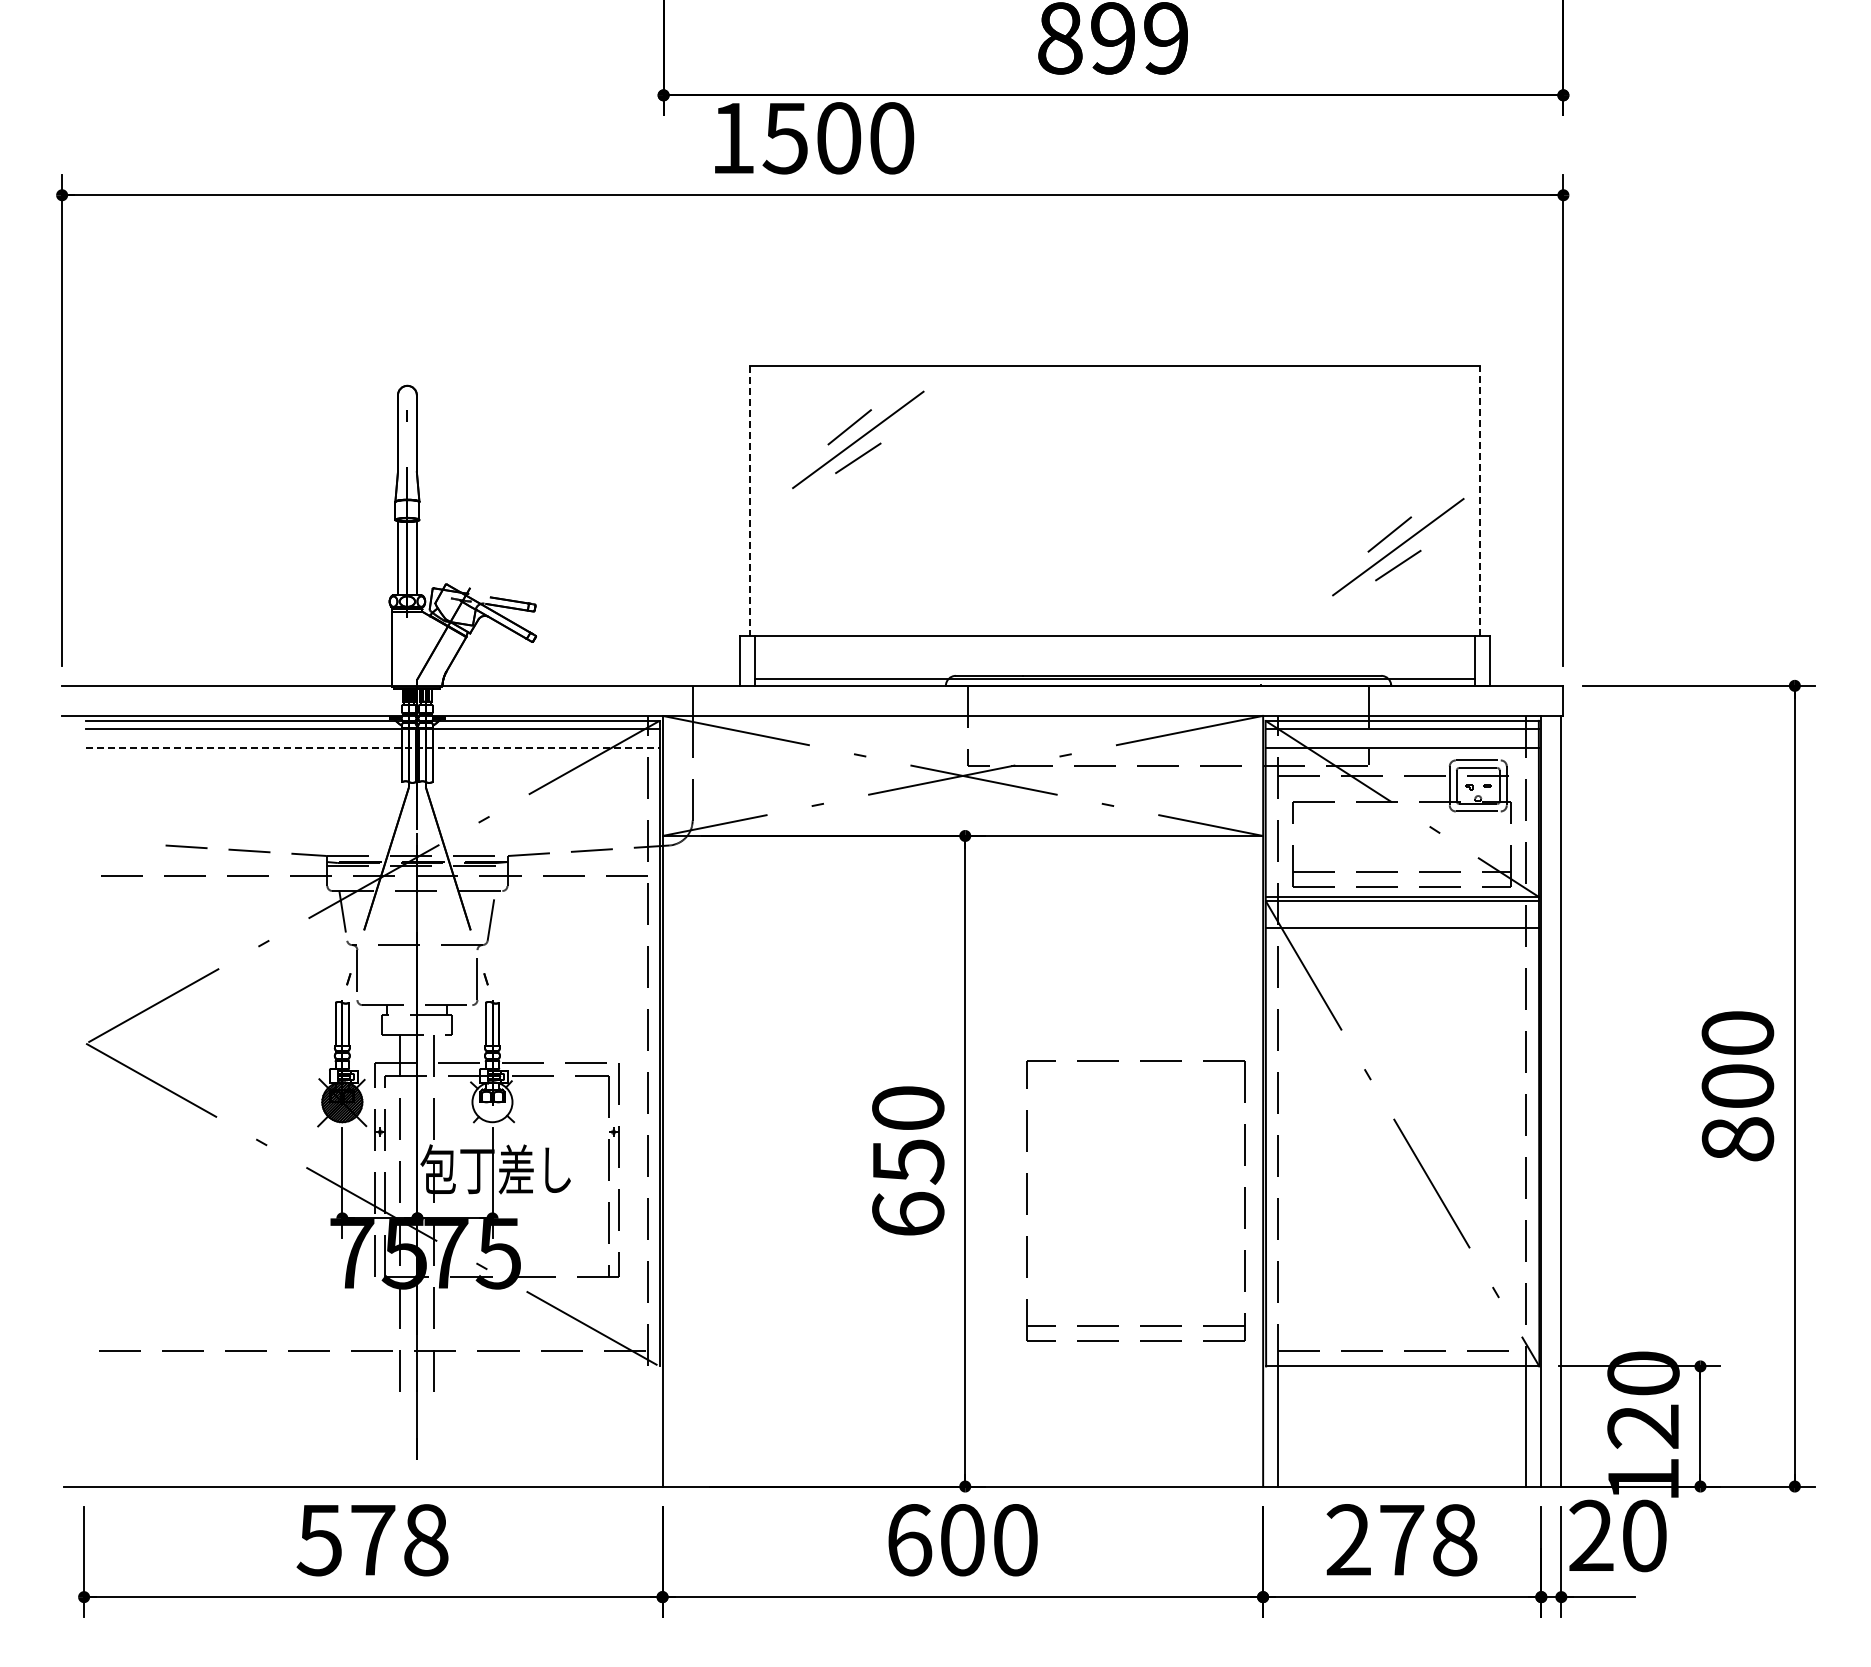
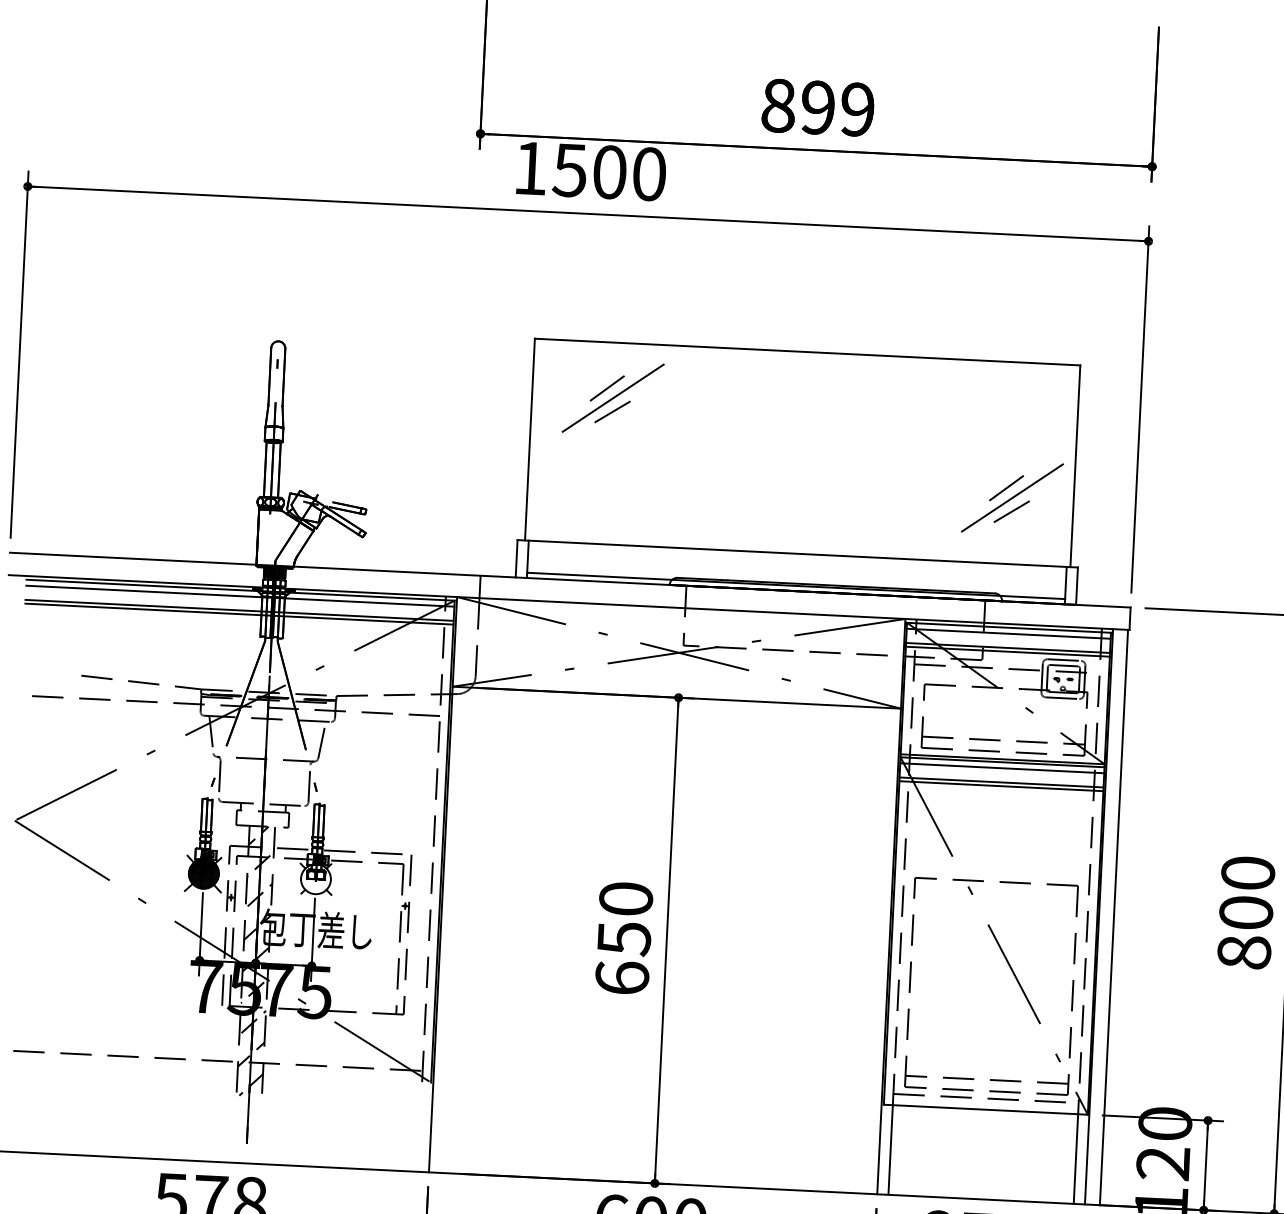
line: (1480, 500) -> (1075, 466), dashed -> solid
line: (749, 501) -> (529, 440), dashed -> solid
line: (372, 747) -> (239, 610), dashed -> solid
line: (372, 752) -> (239, 613), added
line: (1401, 752) -> (1007, 651), added
line: (1401, 909) -> (1001, 768), added
line: (1401, 933) -> (1000, 786), added
part: (1027, 1200) -> (910, 981), moved
hatch: (417, 1215) -> (255, 961), added

